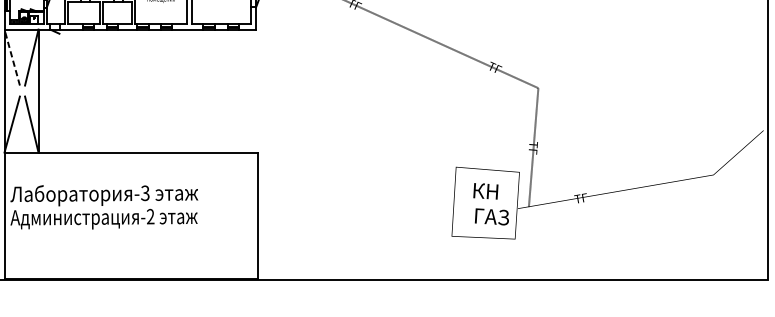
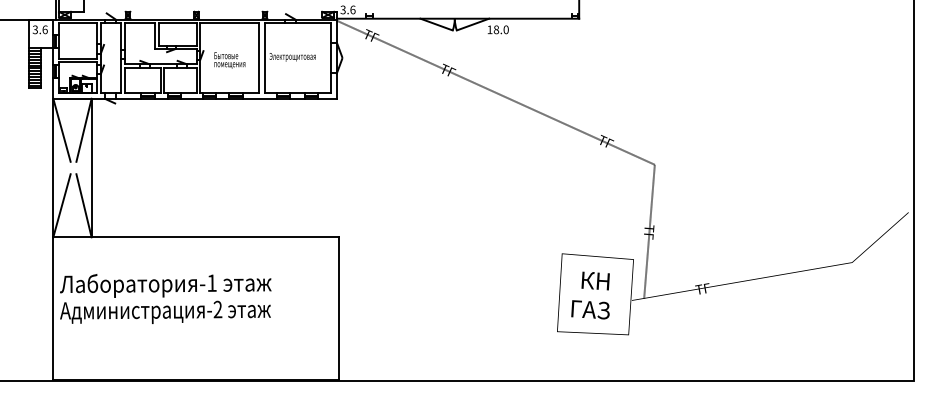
line: (11, 57) -> (61, 130), dashed -> solid
text: (144, 193) -> (211, 283), -3 -> -1
text: (491, 216) -> (590, 309), moved

